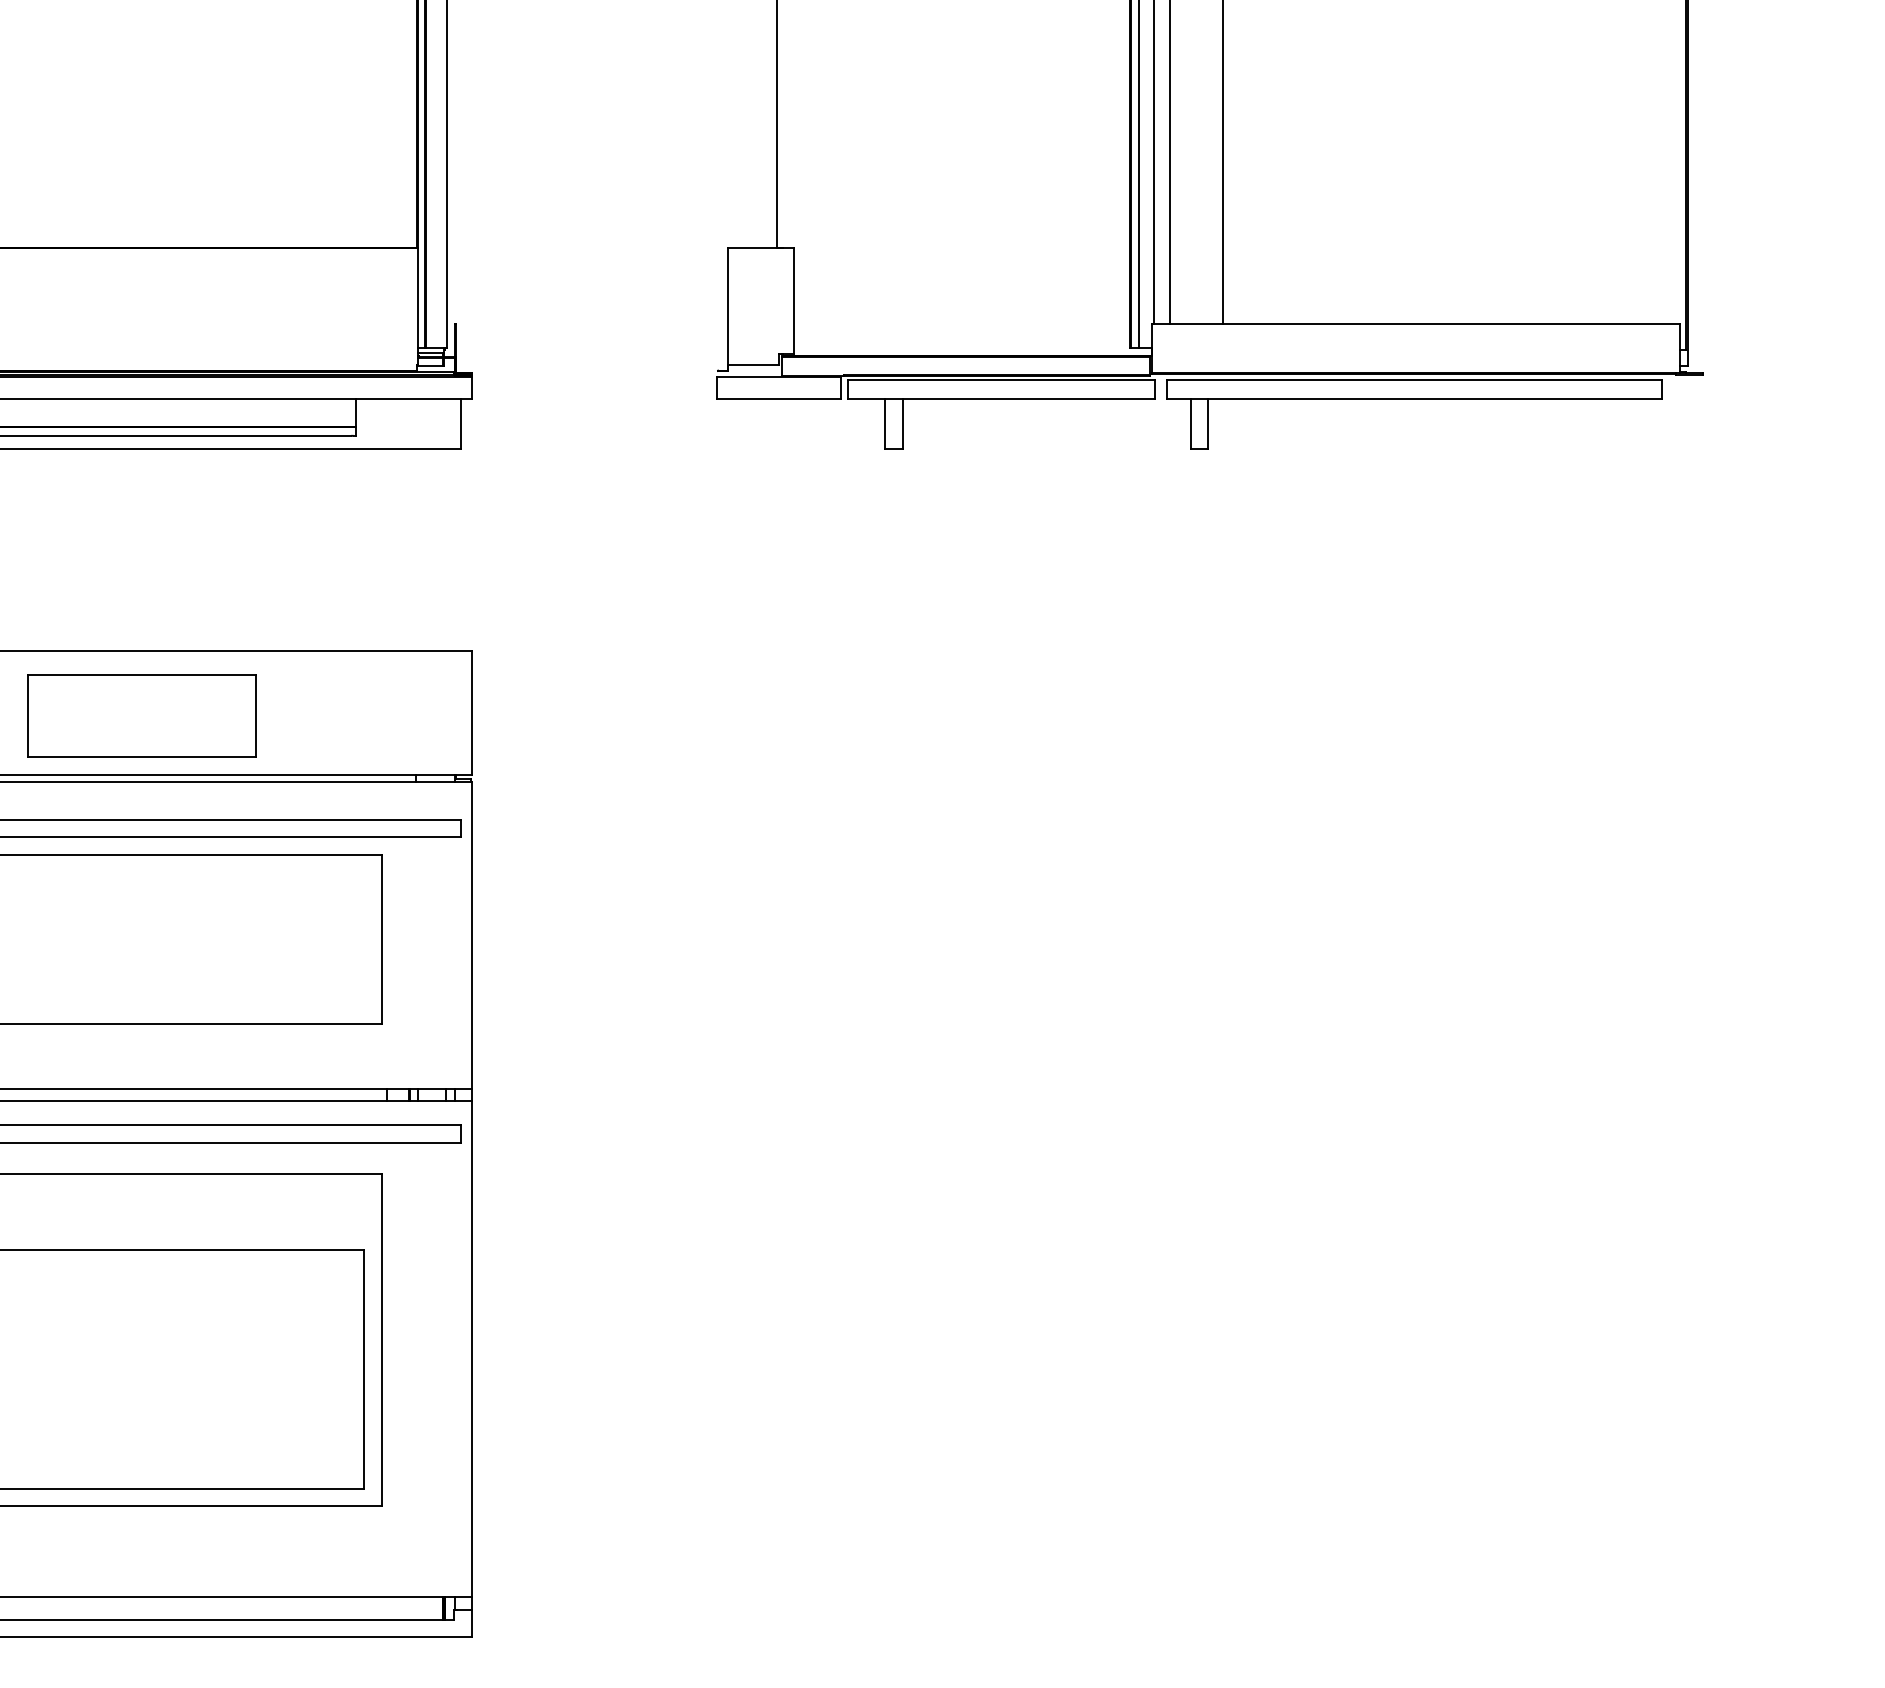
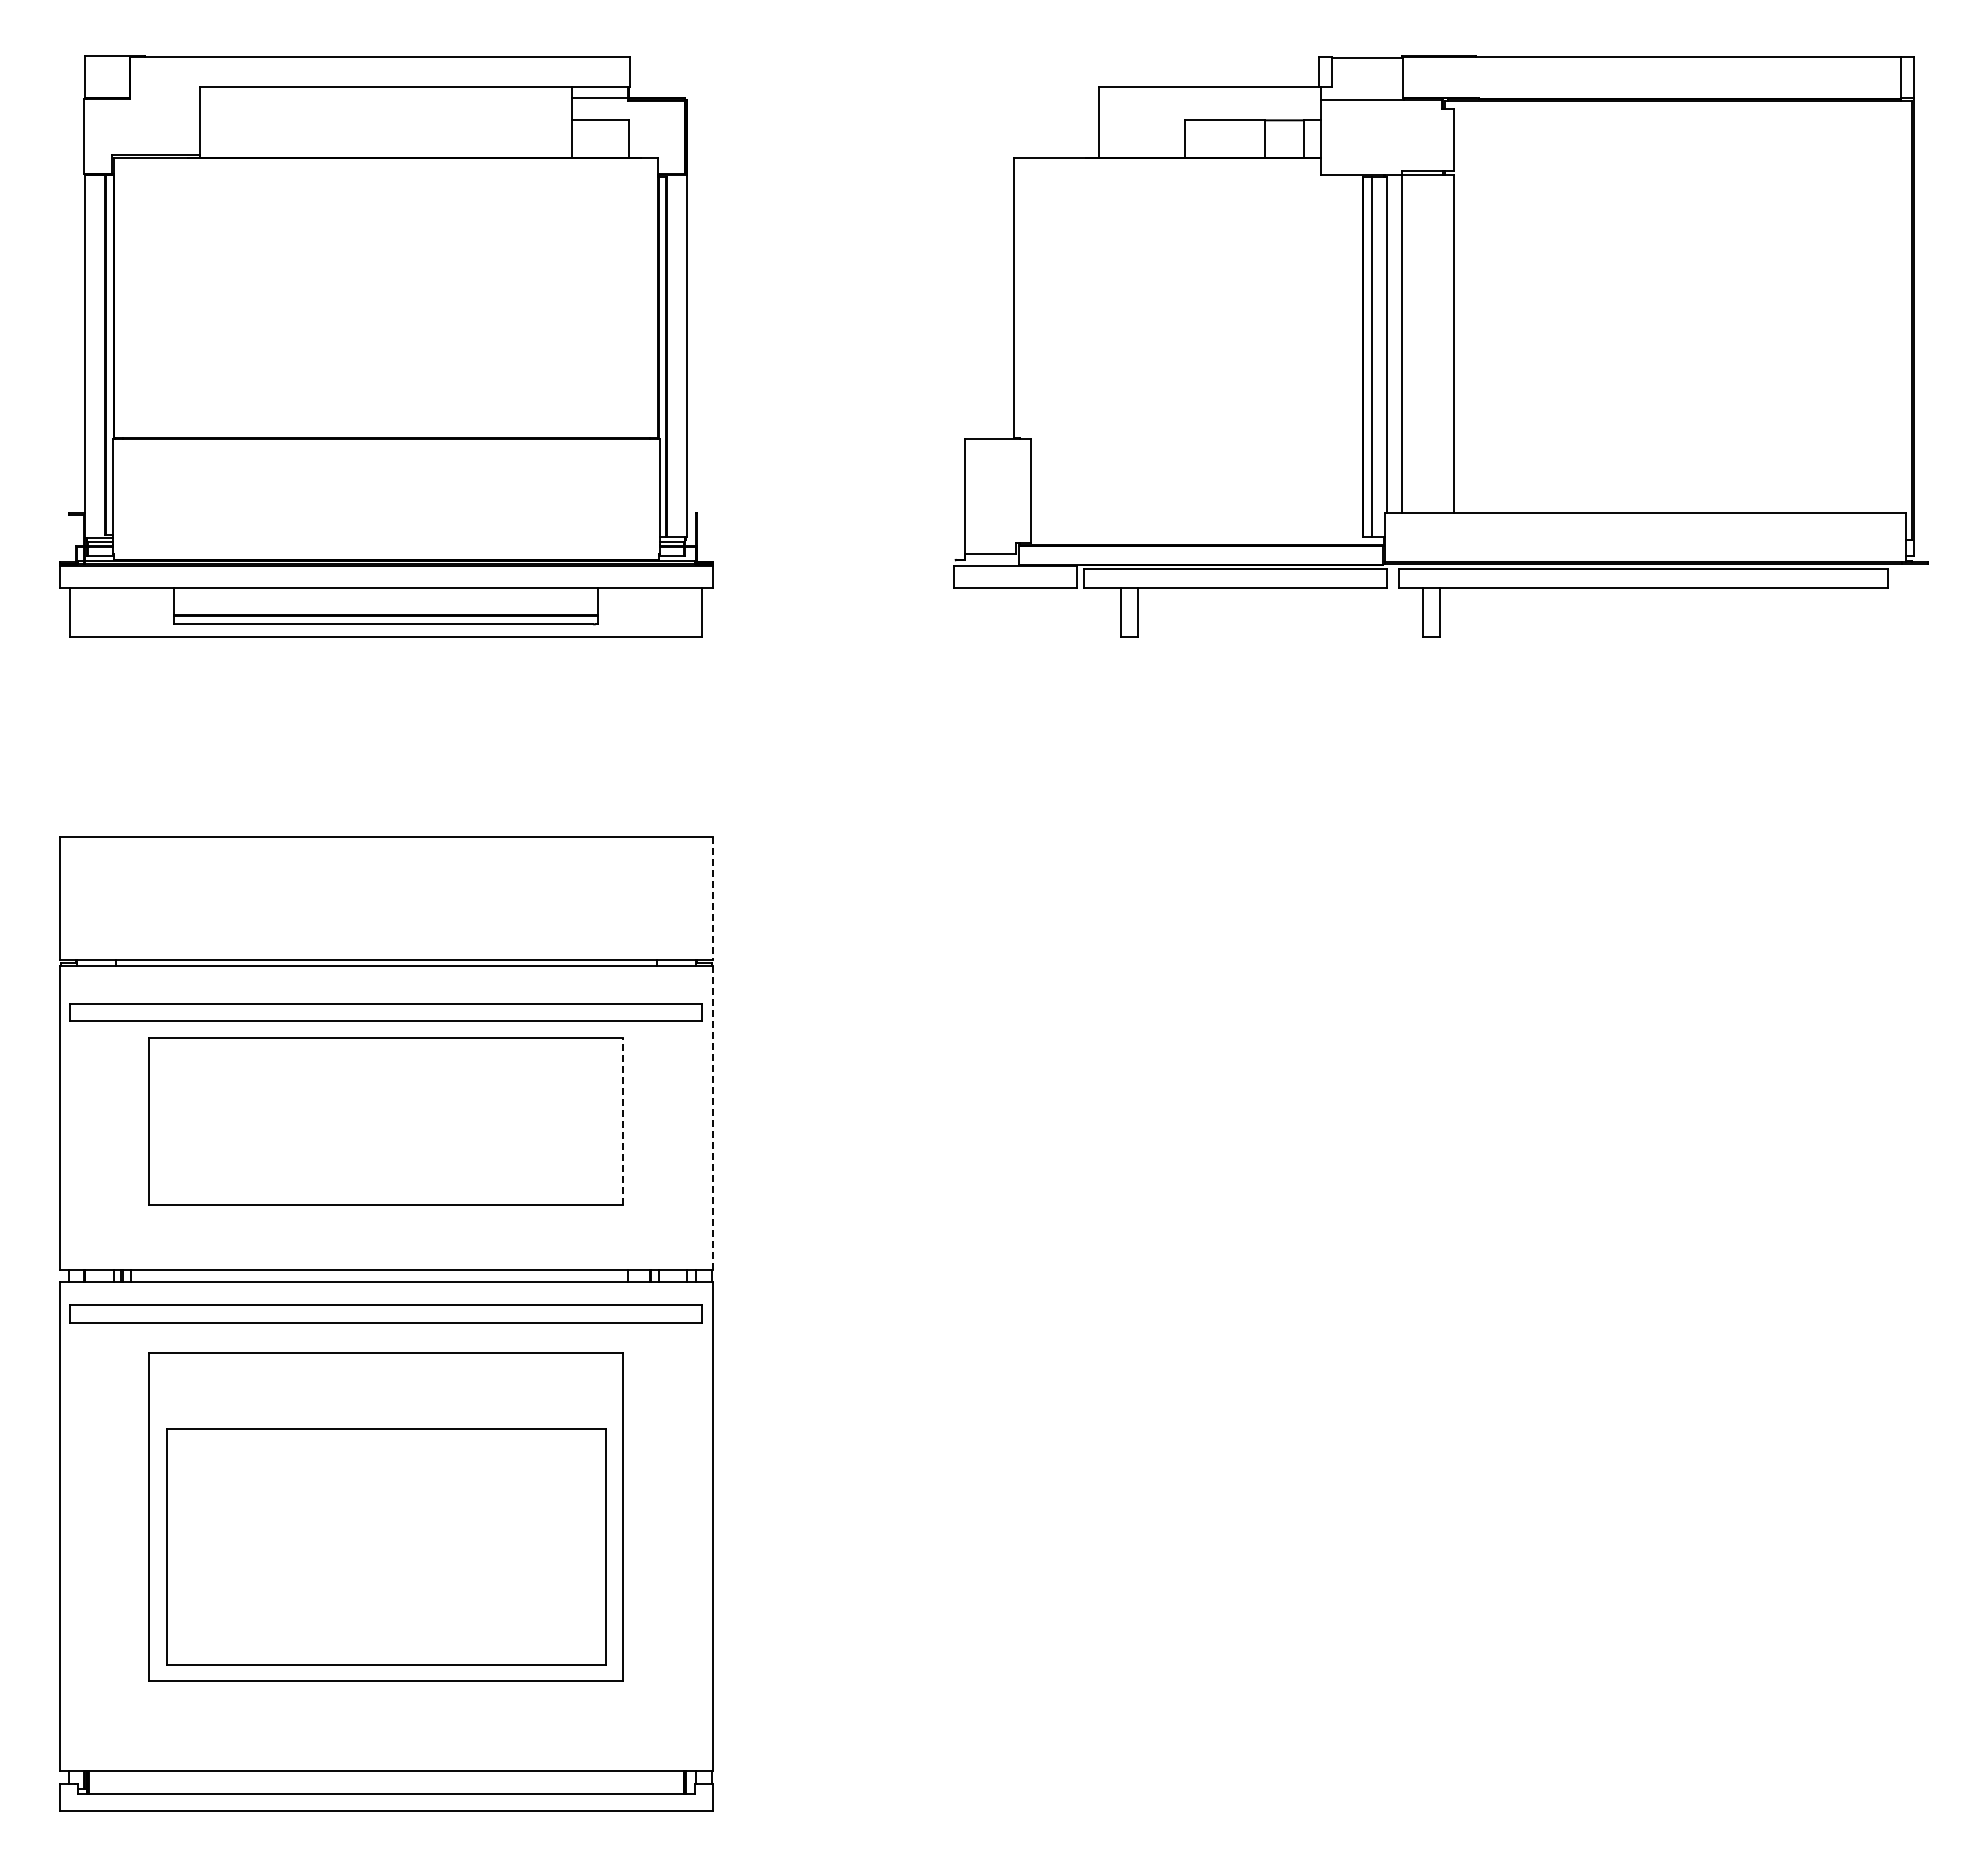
line: (472, 713) -> (713, 898), solid -> dashed
part: (141, 715) -> (386, 900), removed
line: (472, 936) -> (713, 1118), solid -> dashed
line: (381, 939) -> (623, 1121), solid -> dashed

